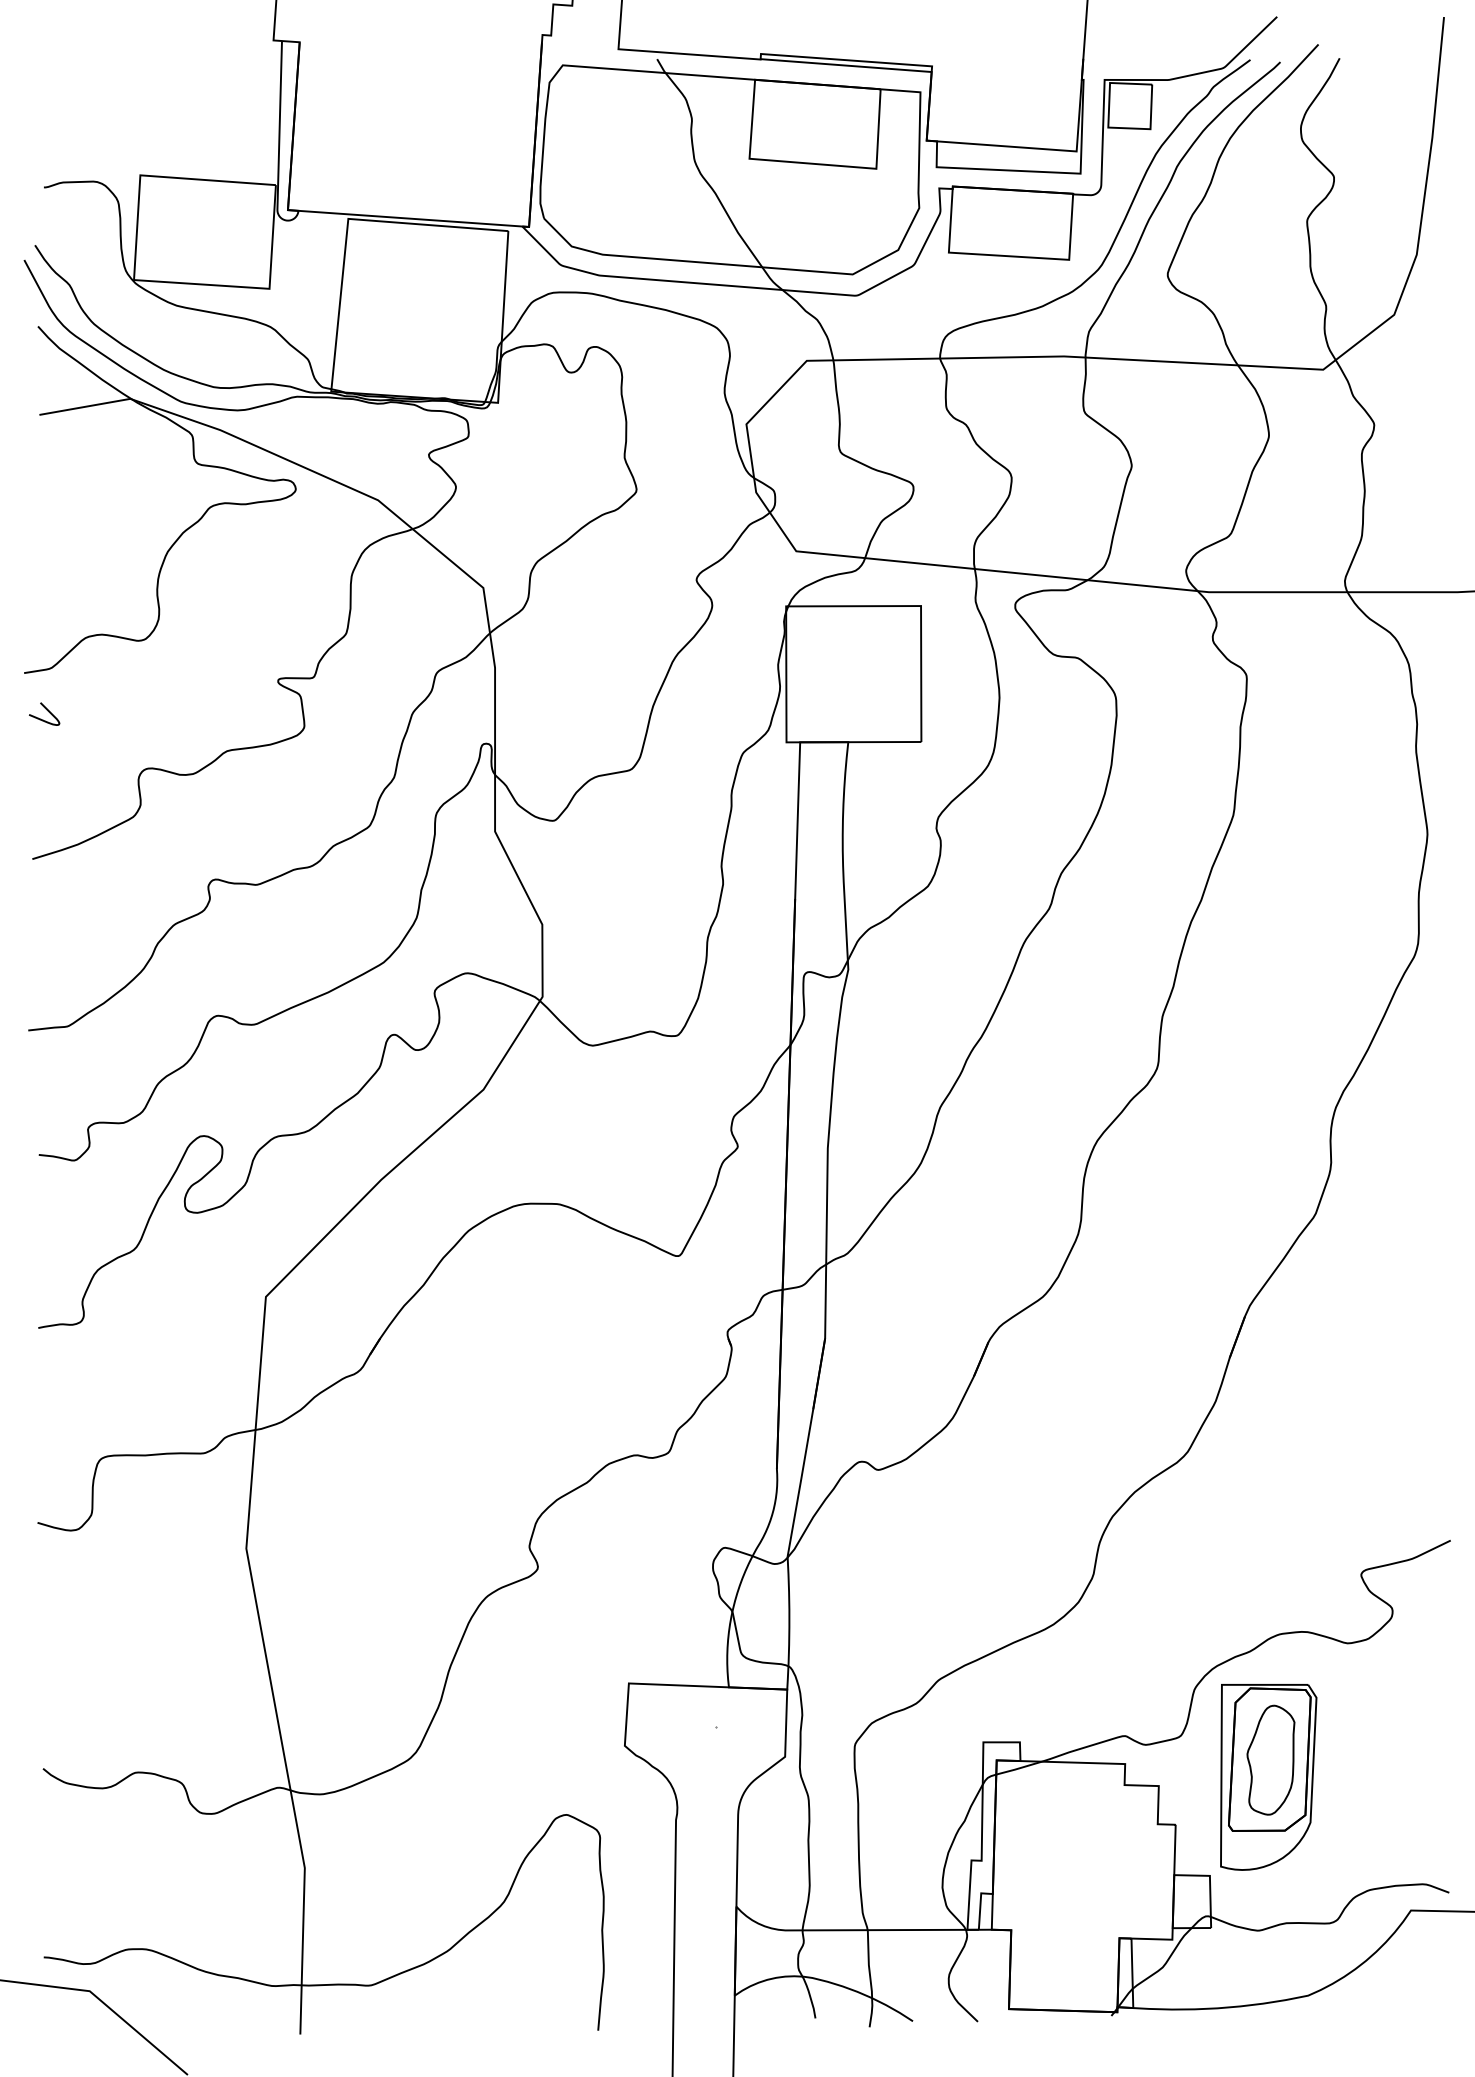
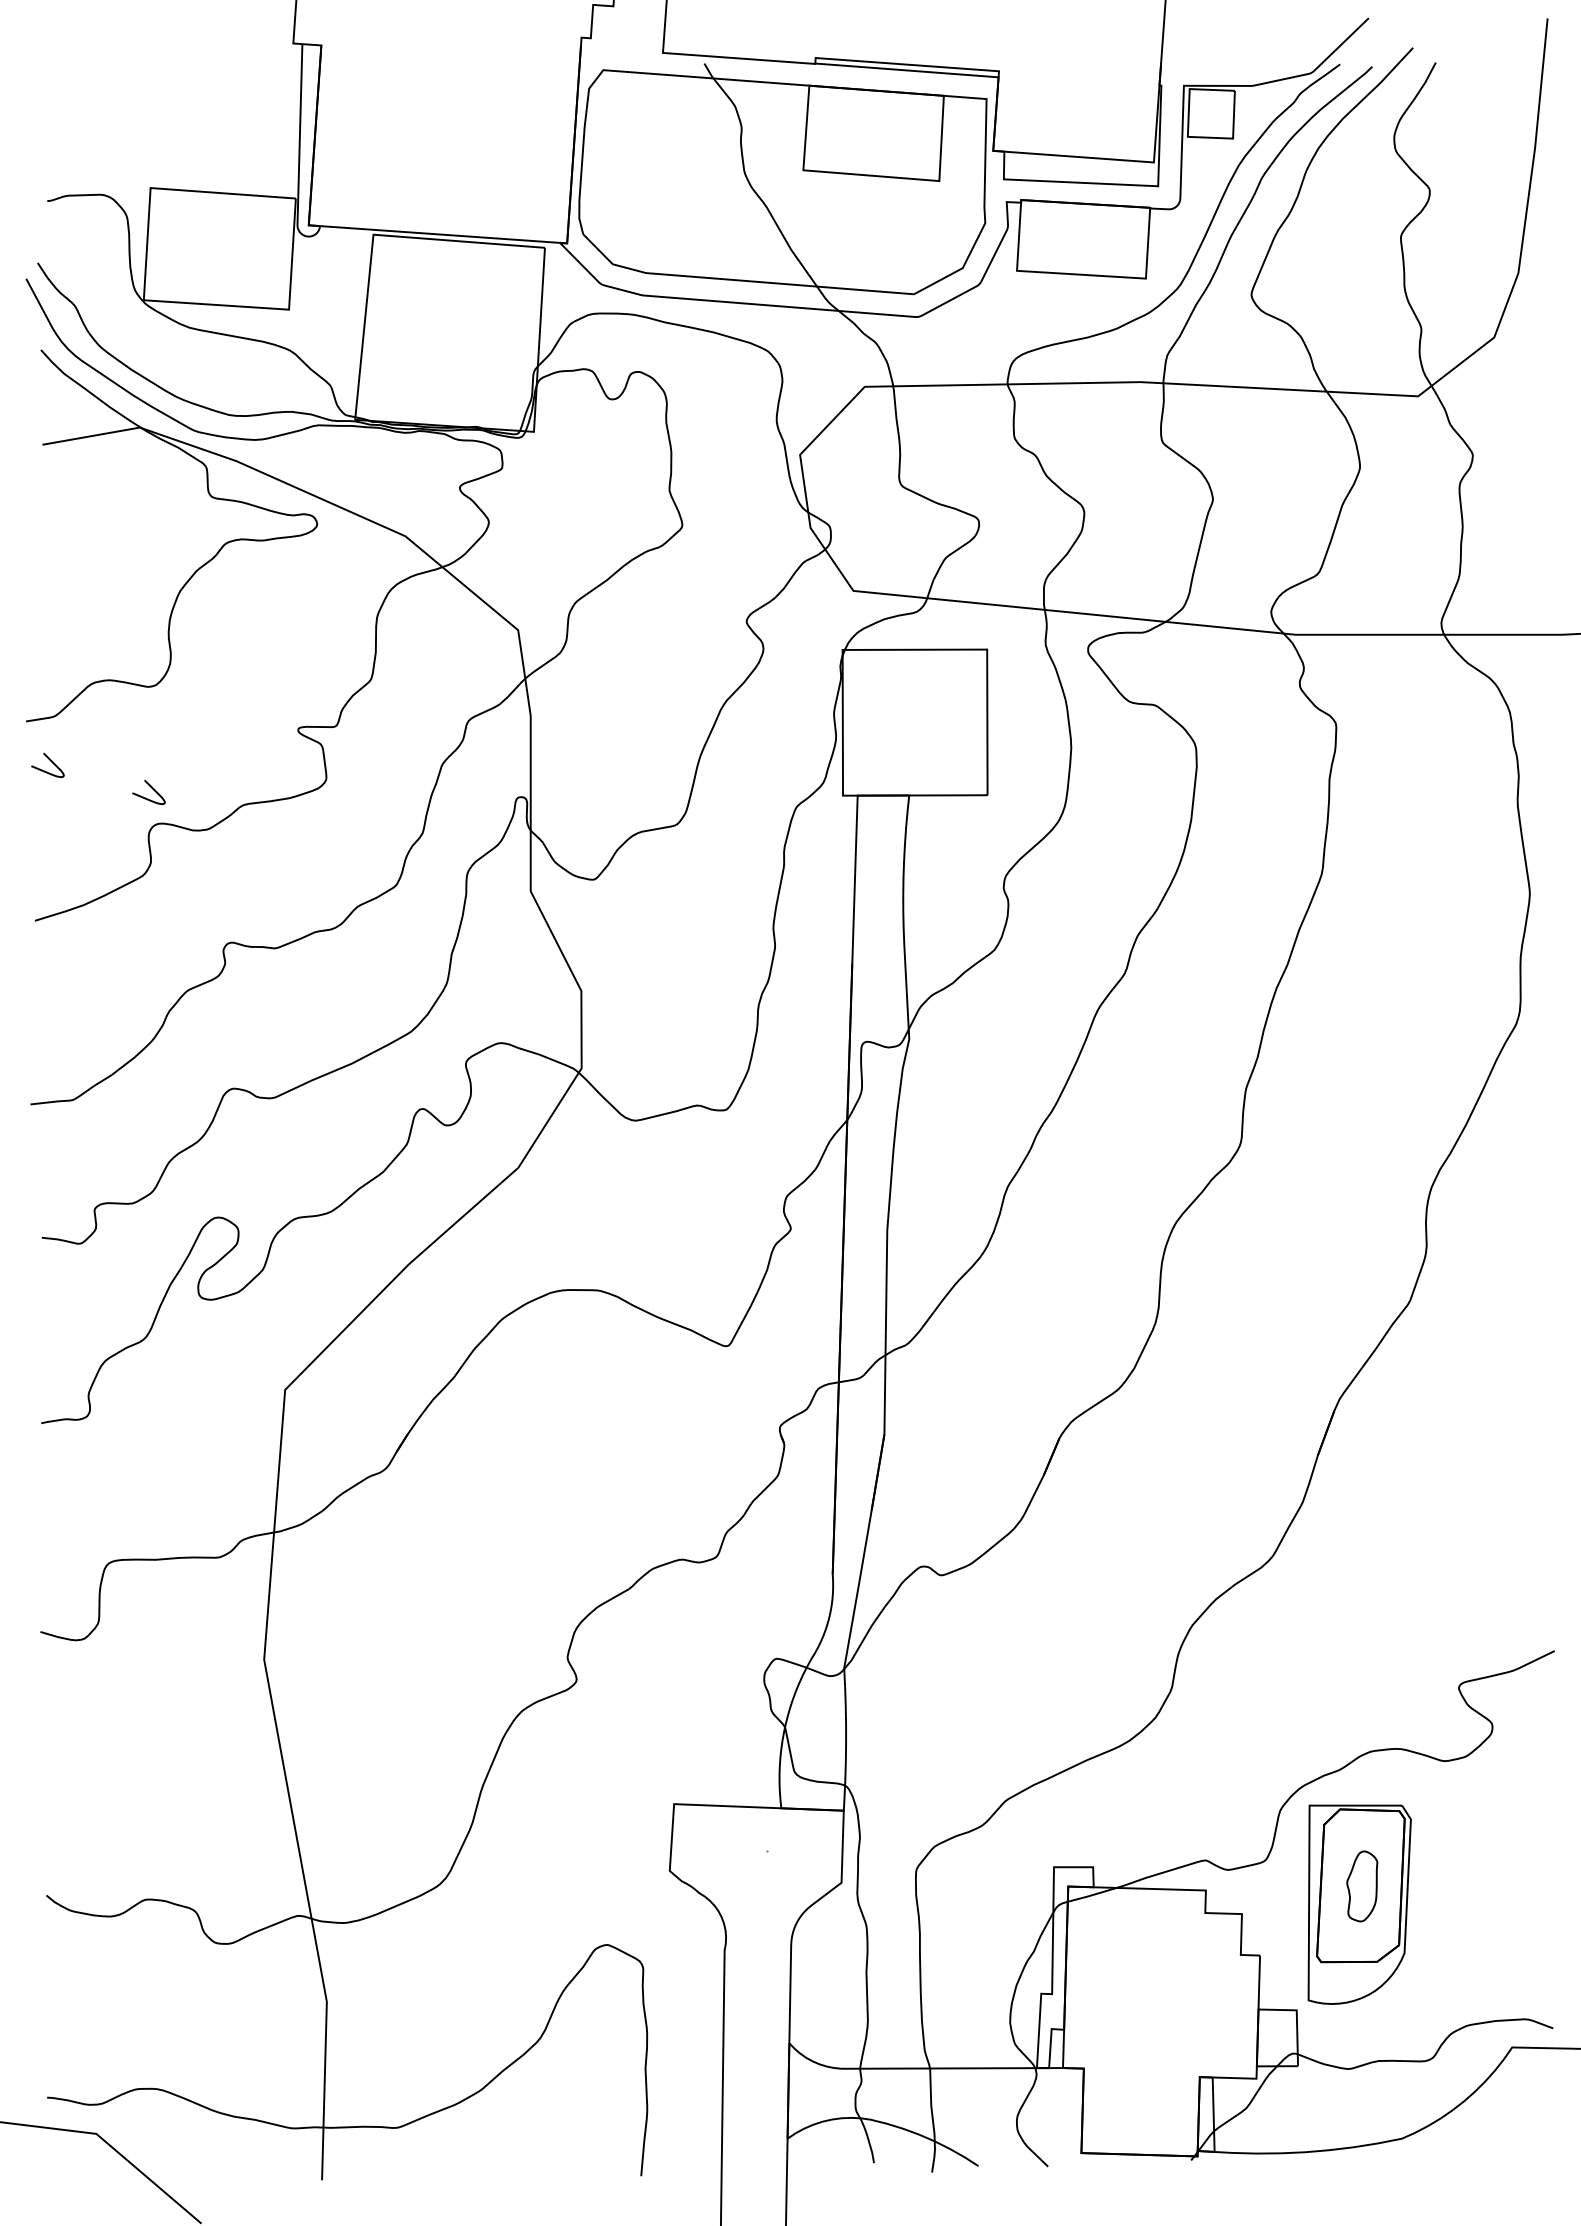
curve: (141, 735) -> (151, 788), added
part: (1271, 1760) -> (1362, 1886), size x0.6

